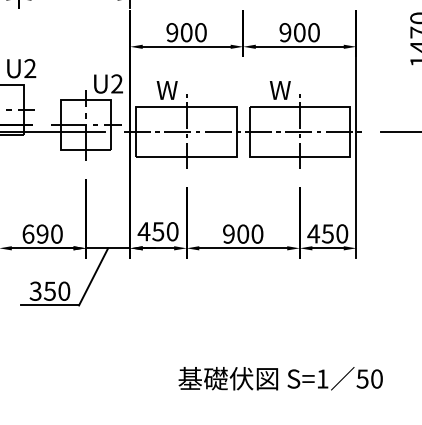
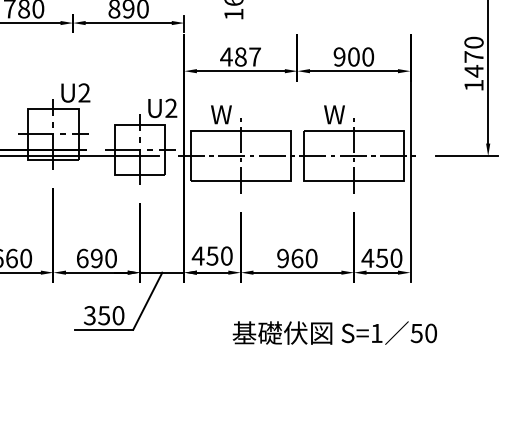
text: (186, 32) -> (240, 56), 900 -> 487
text: (243, 234) -> (297, 258), 900 -> 960
text: (280, 378) -> (334, 332), moved

